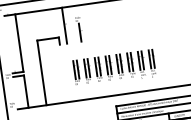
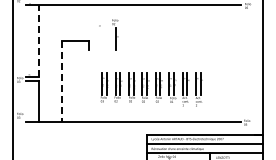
line: (64, 25) -> (97, 27), removed
line: (19, 43) -> (39, 41), solid -> dashed
line: (41, 72) -> (61, 81), solid -> dashed

